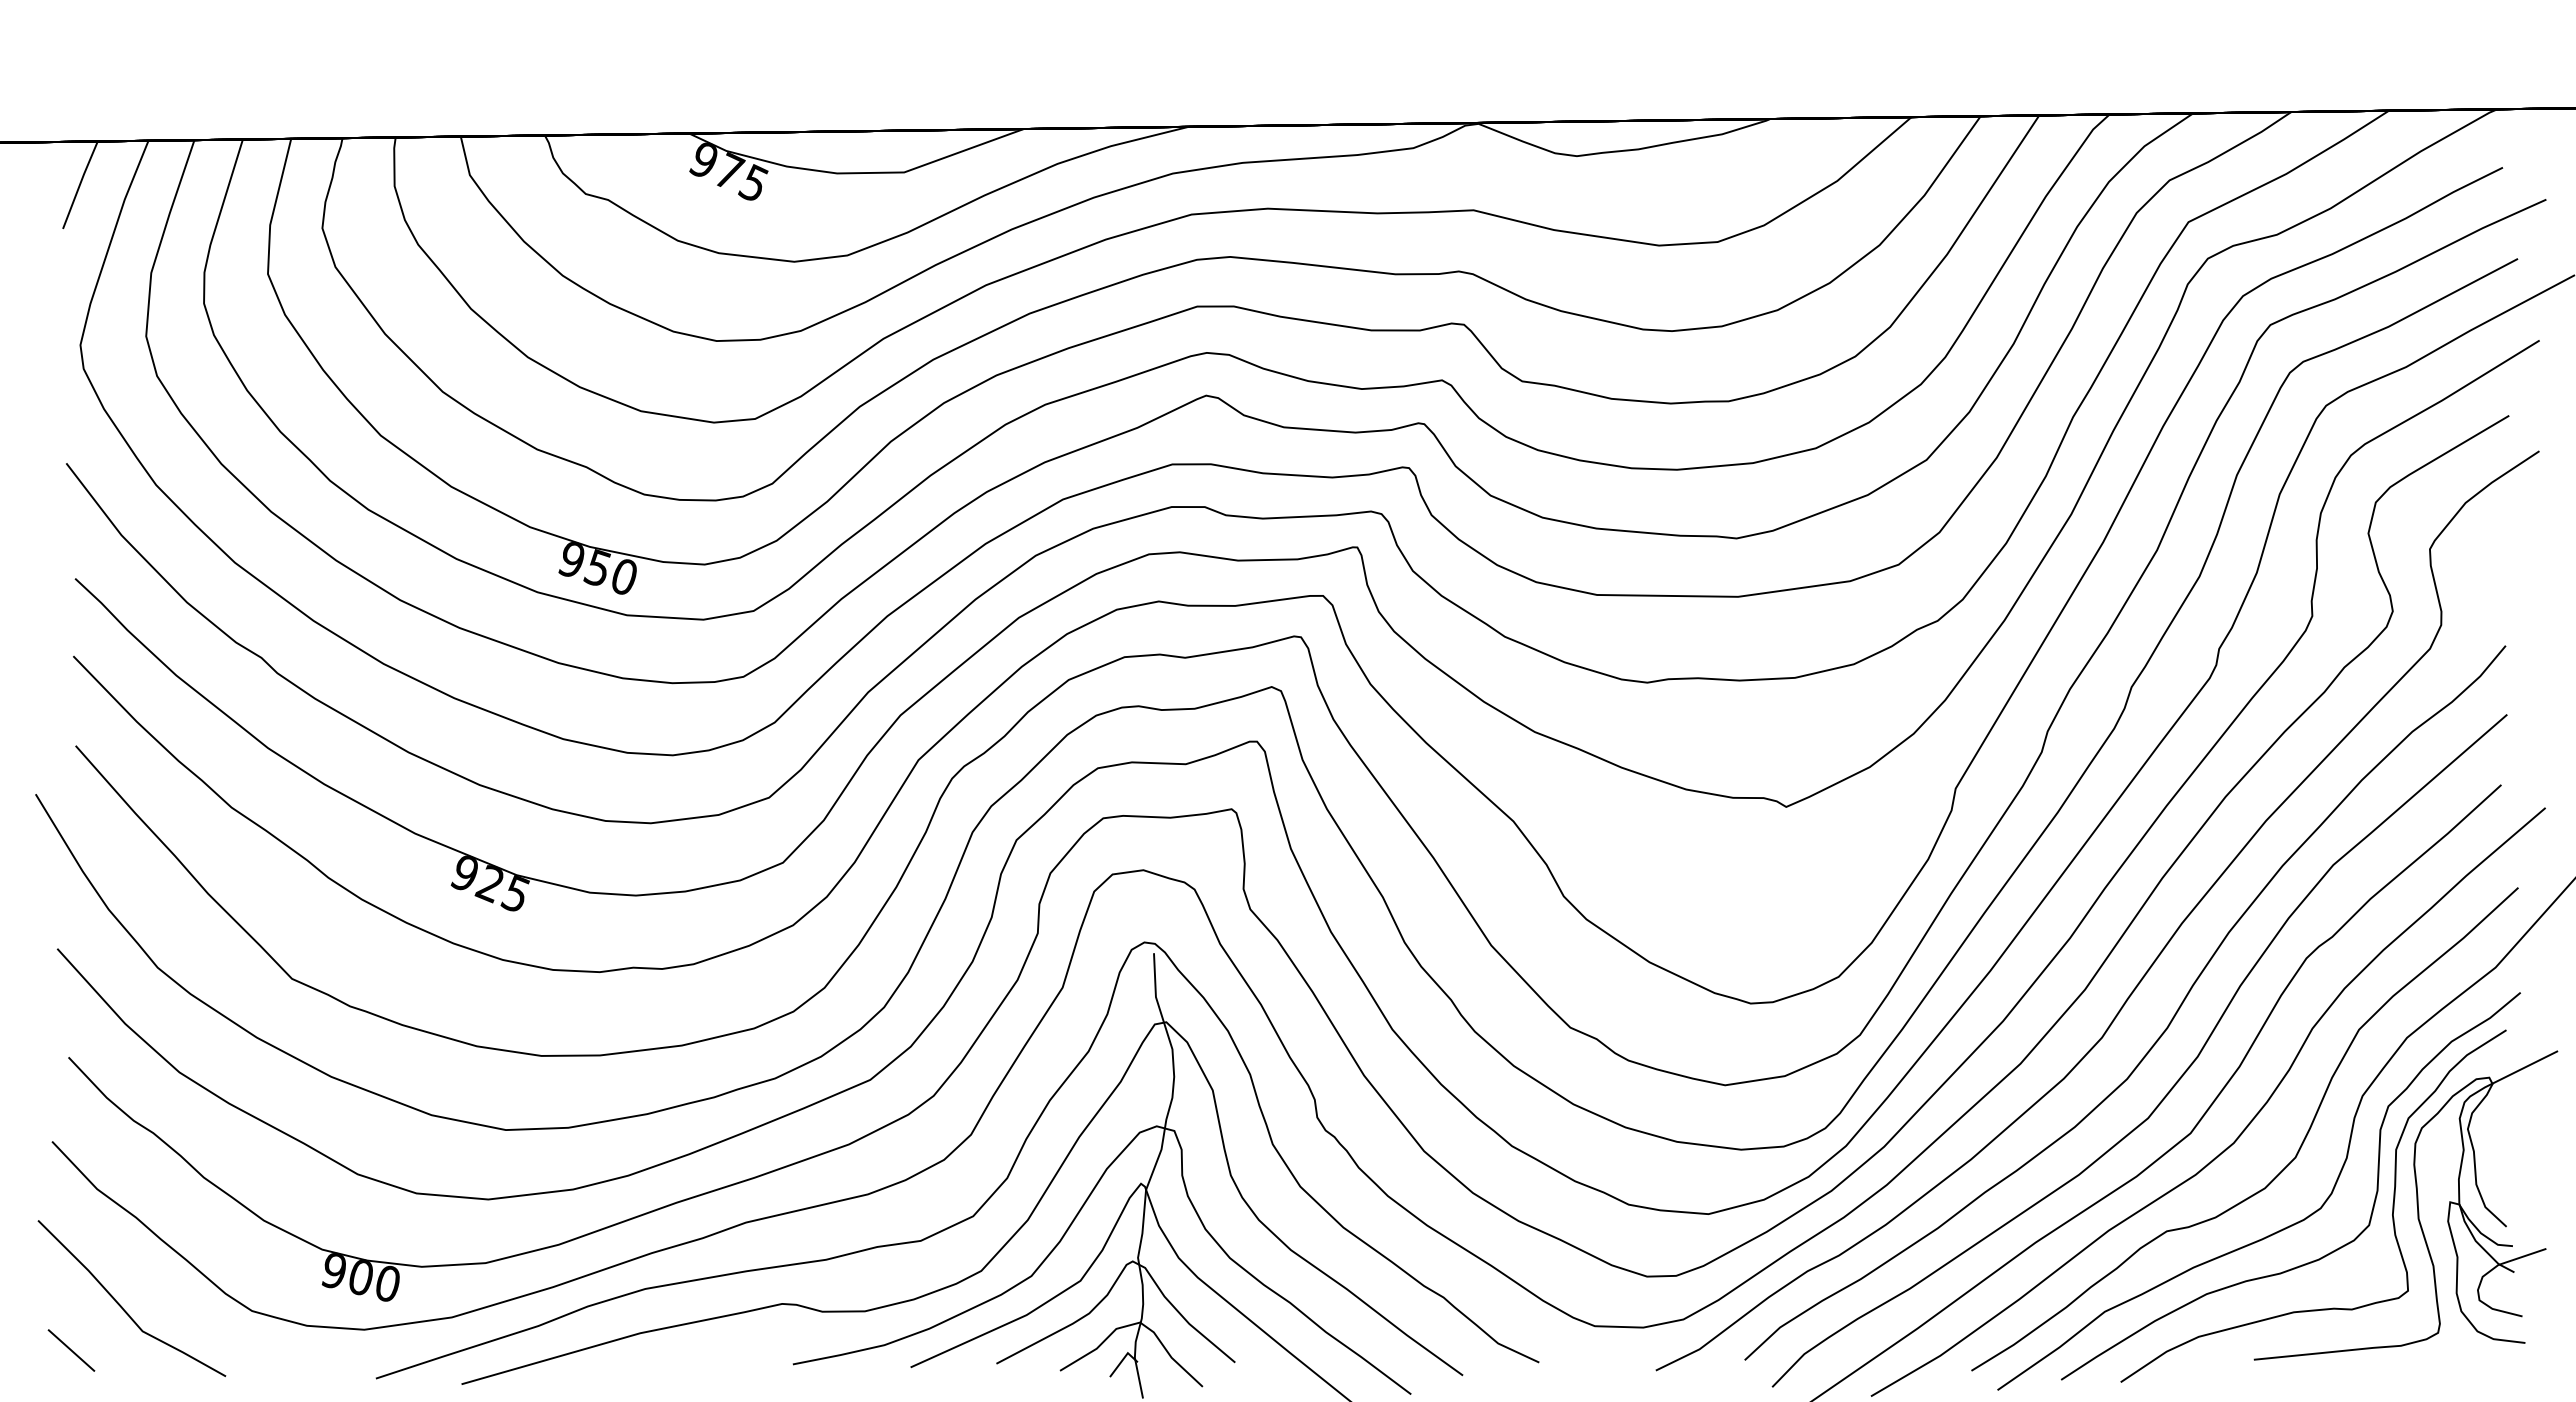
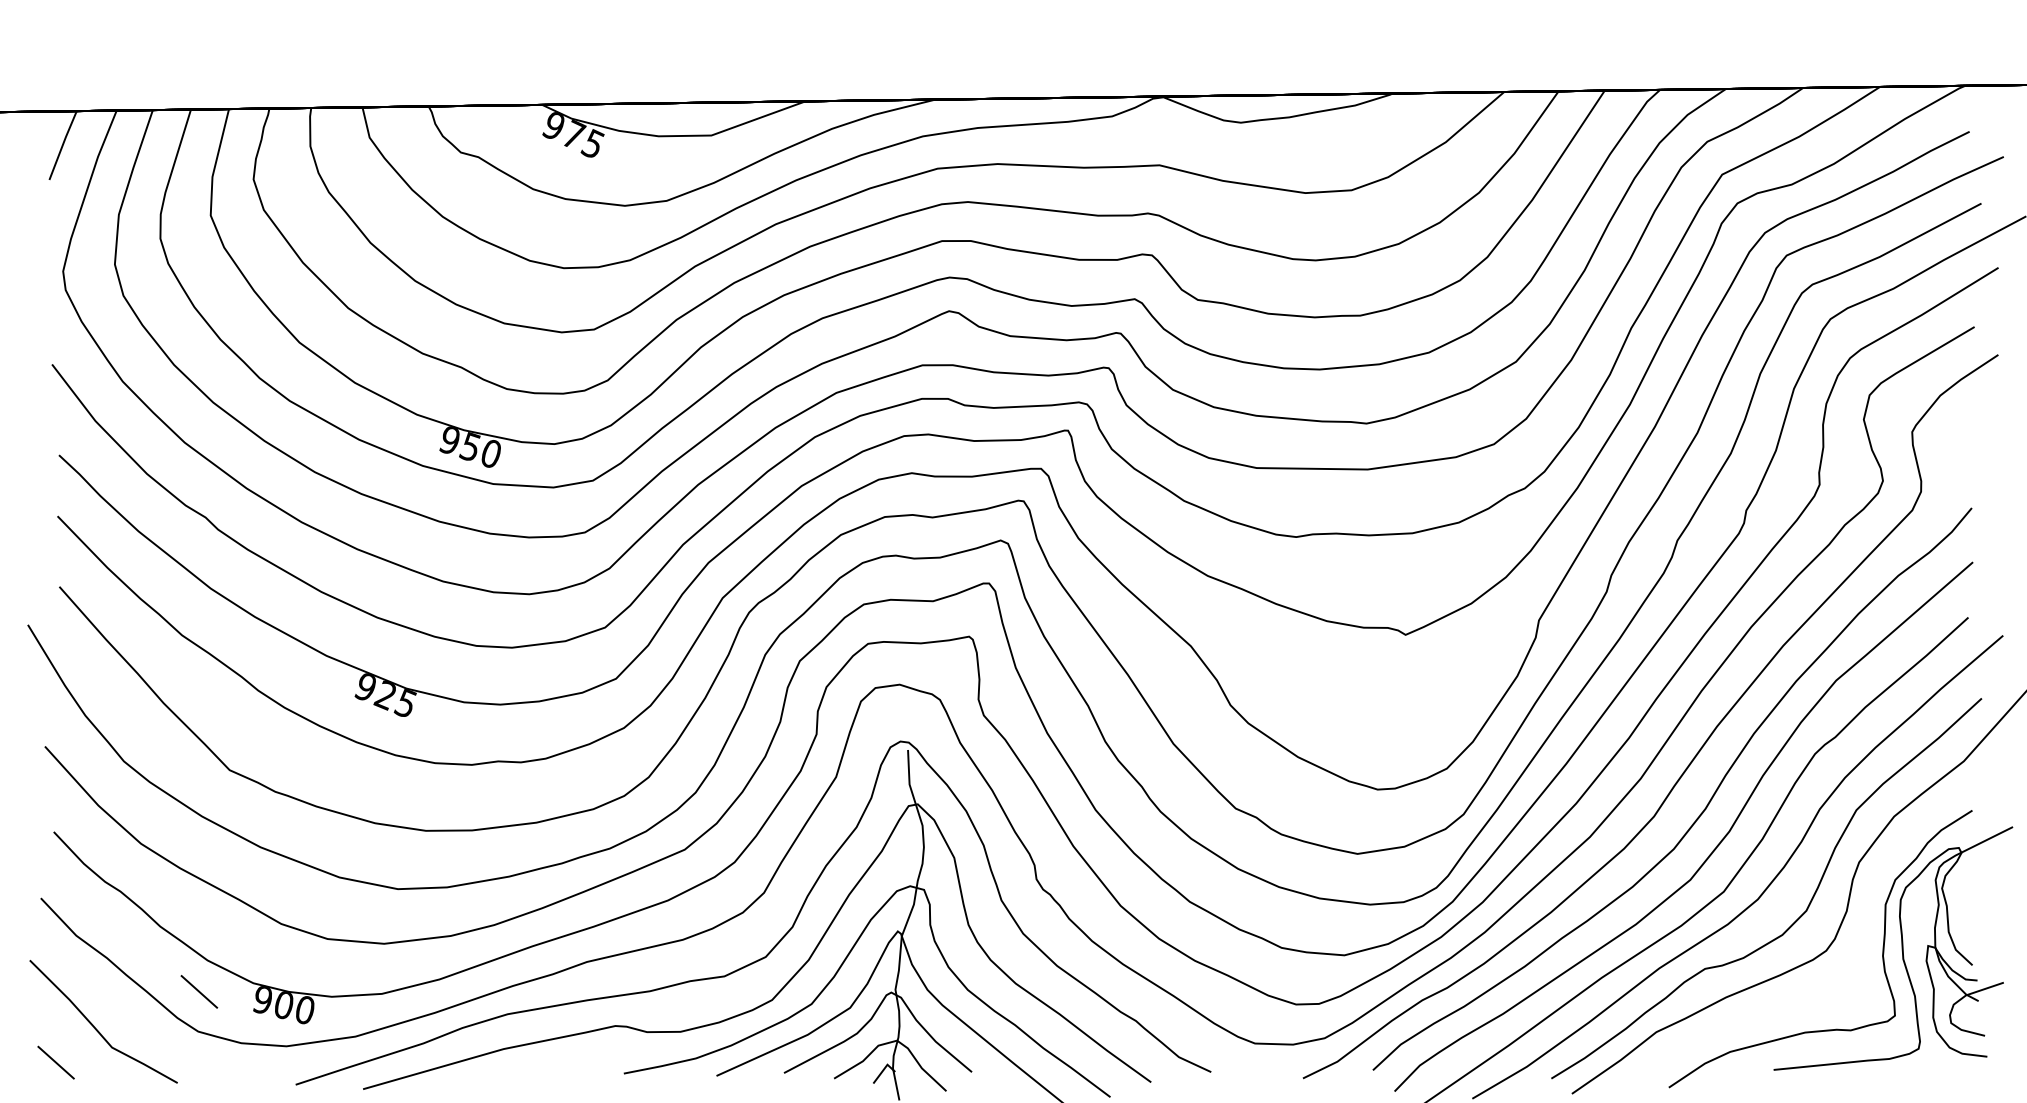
part: (2327, 1253) -> (1831, 986), removed
line: (253, 1260) -> (199, 991), added

